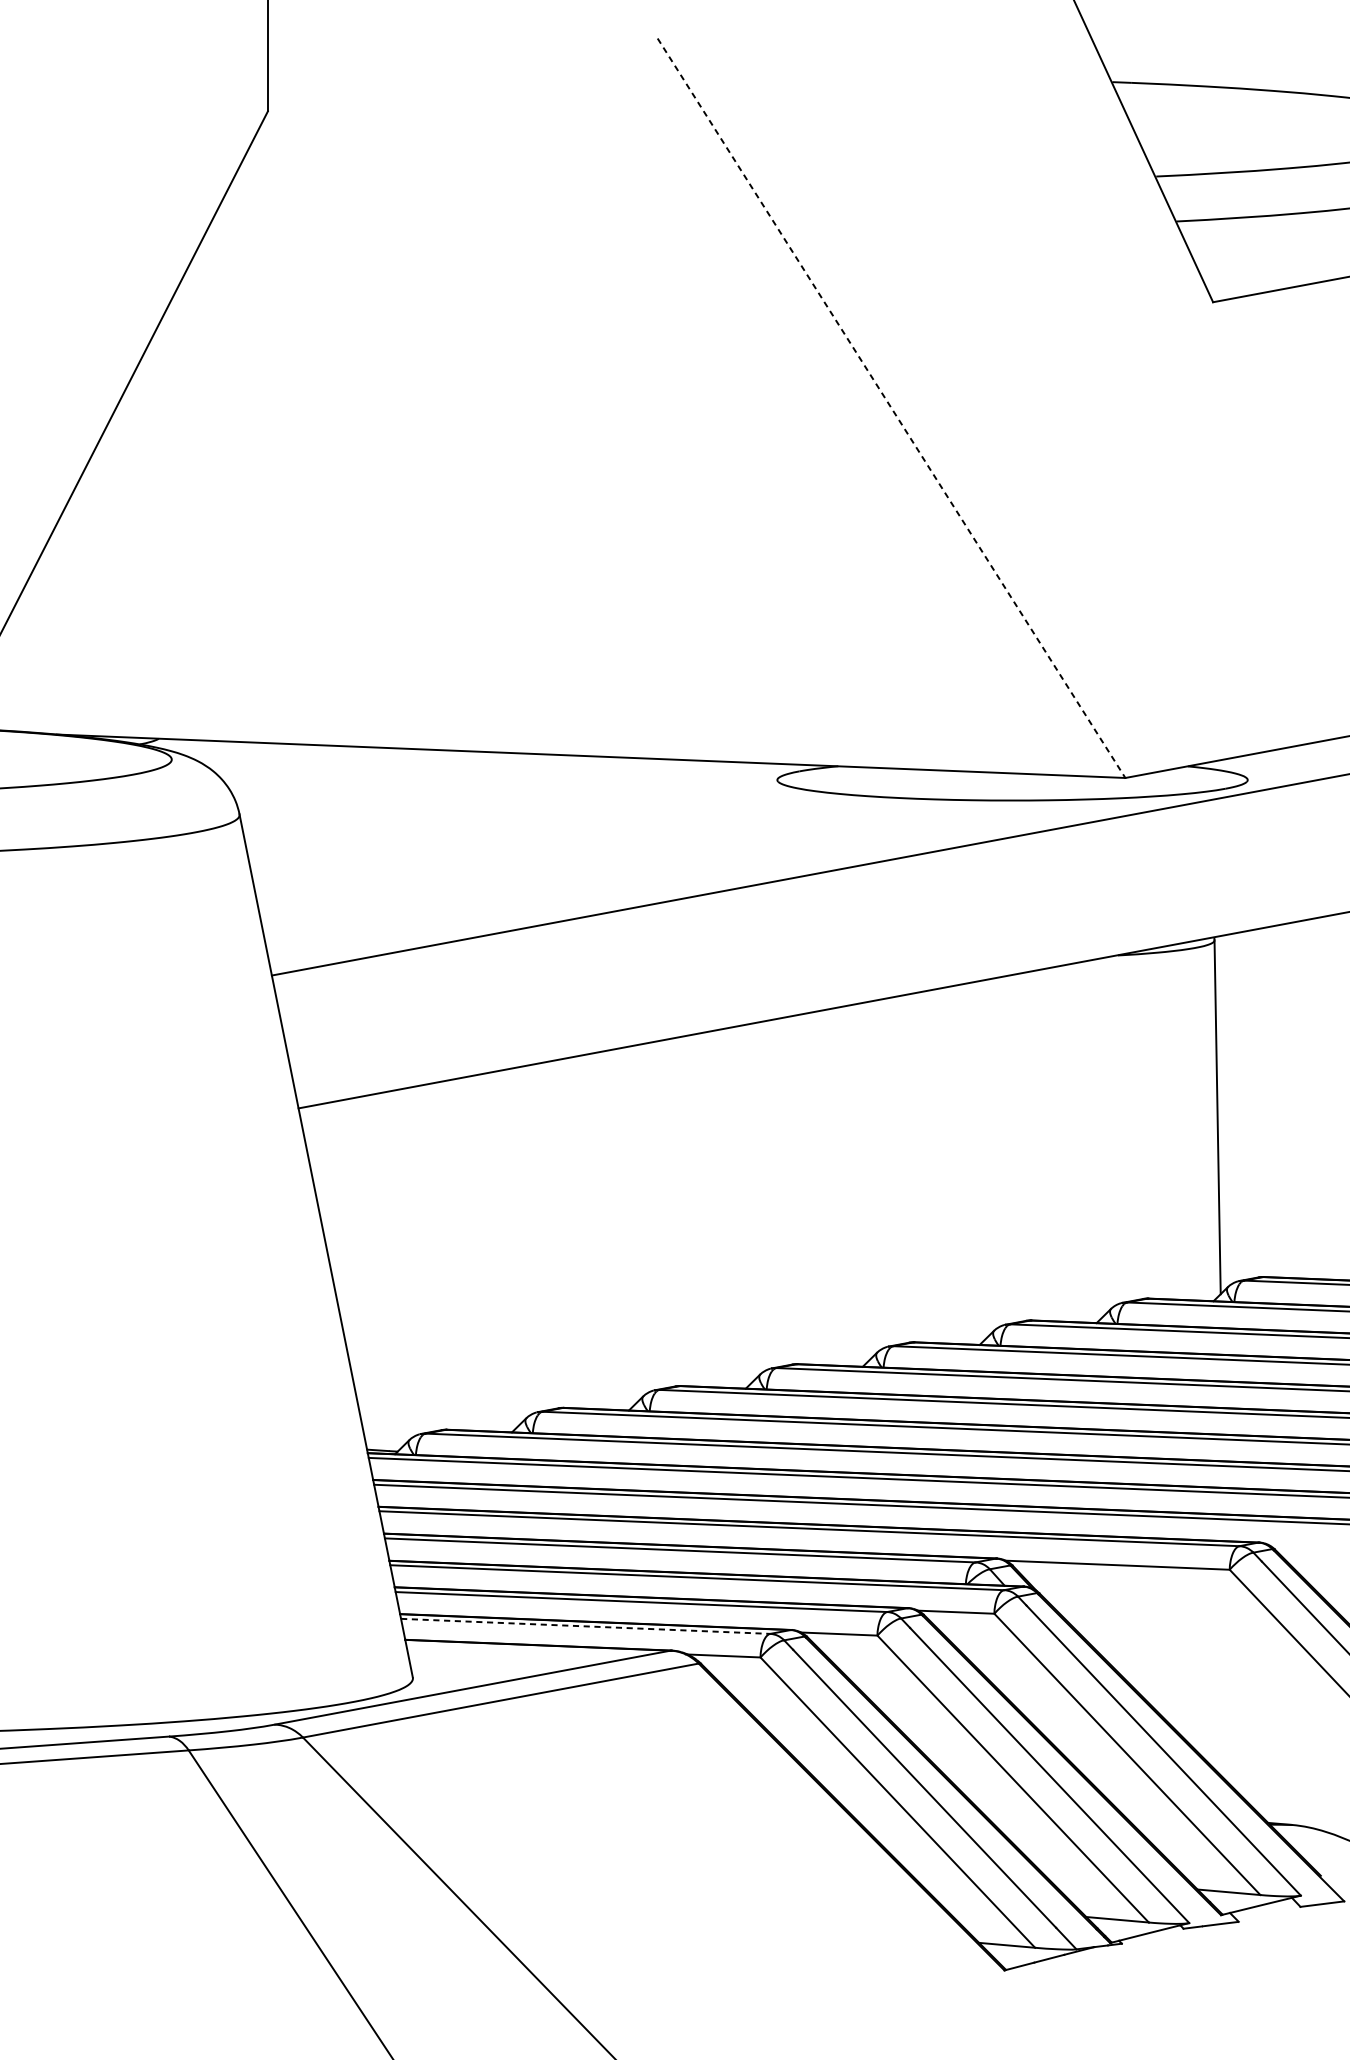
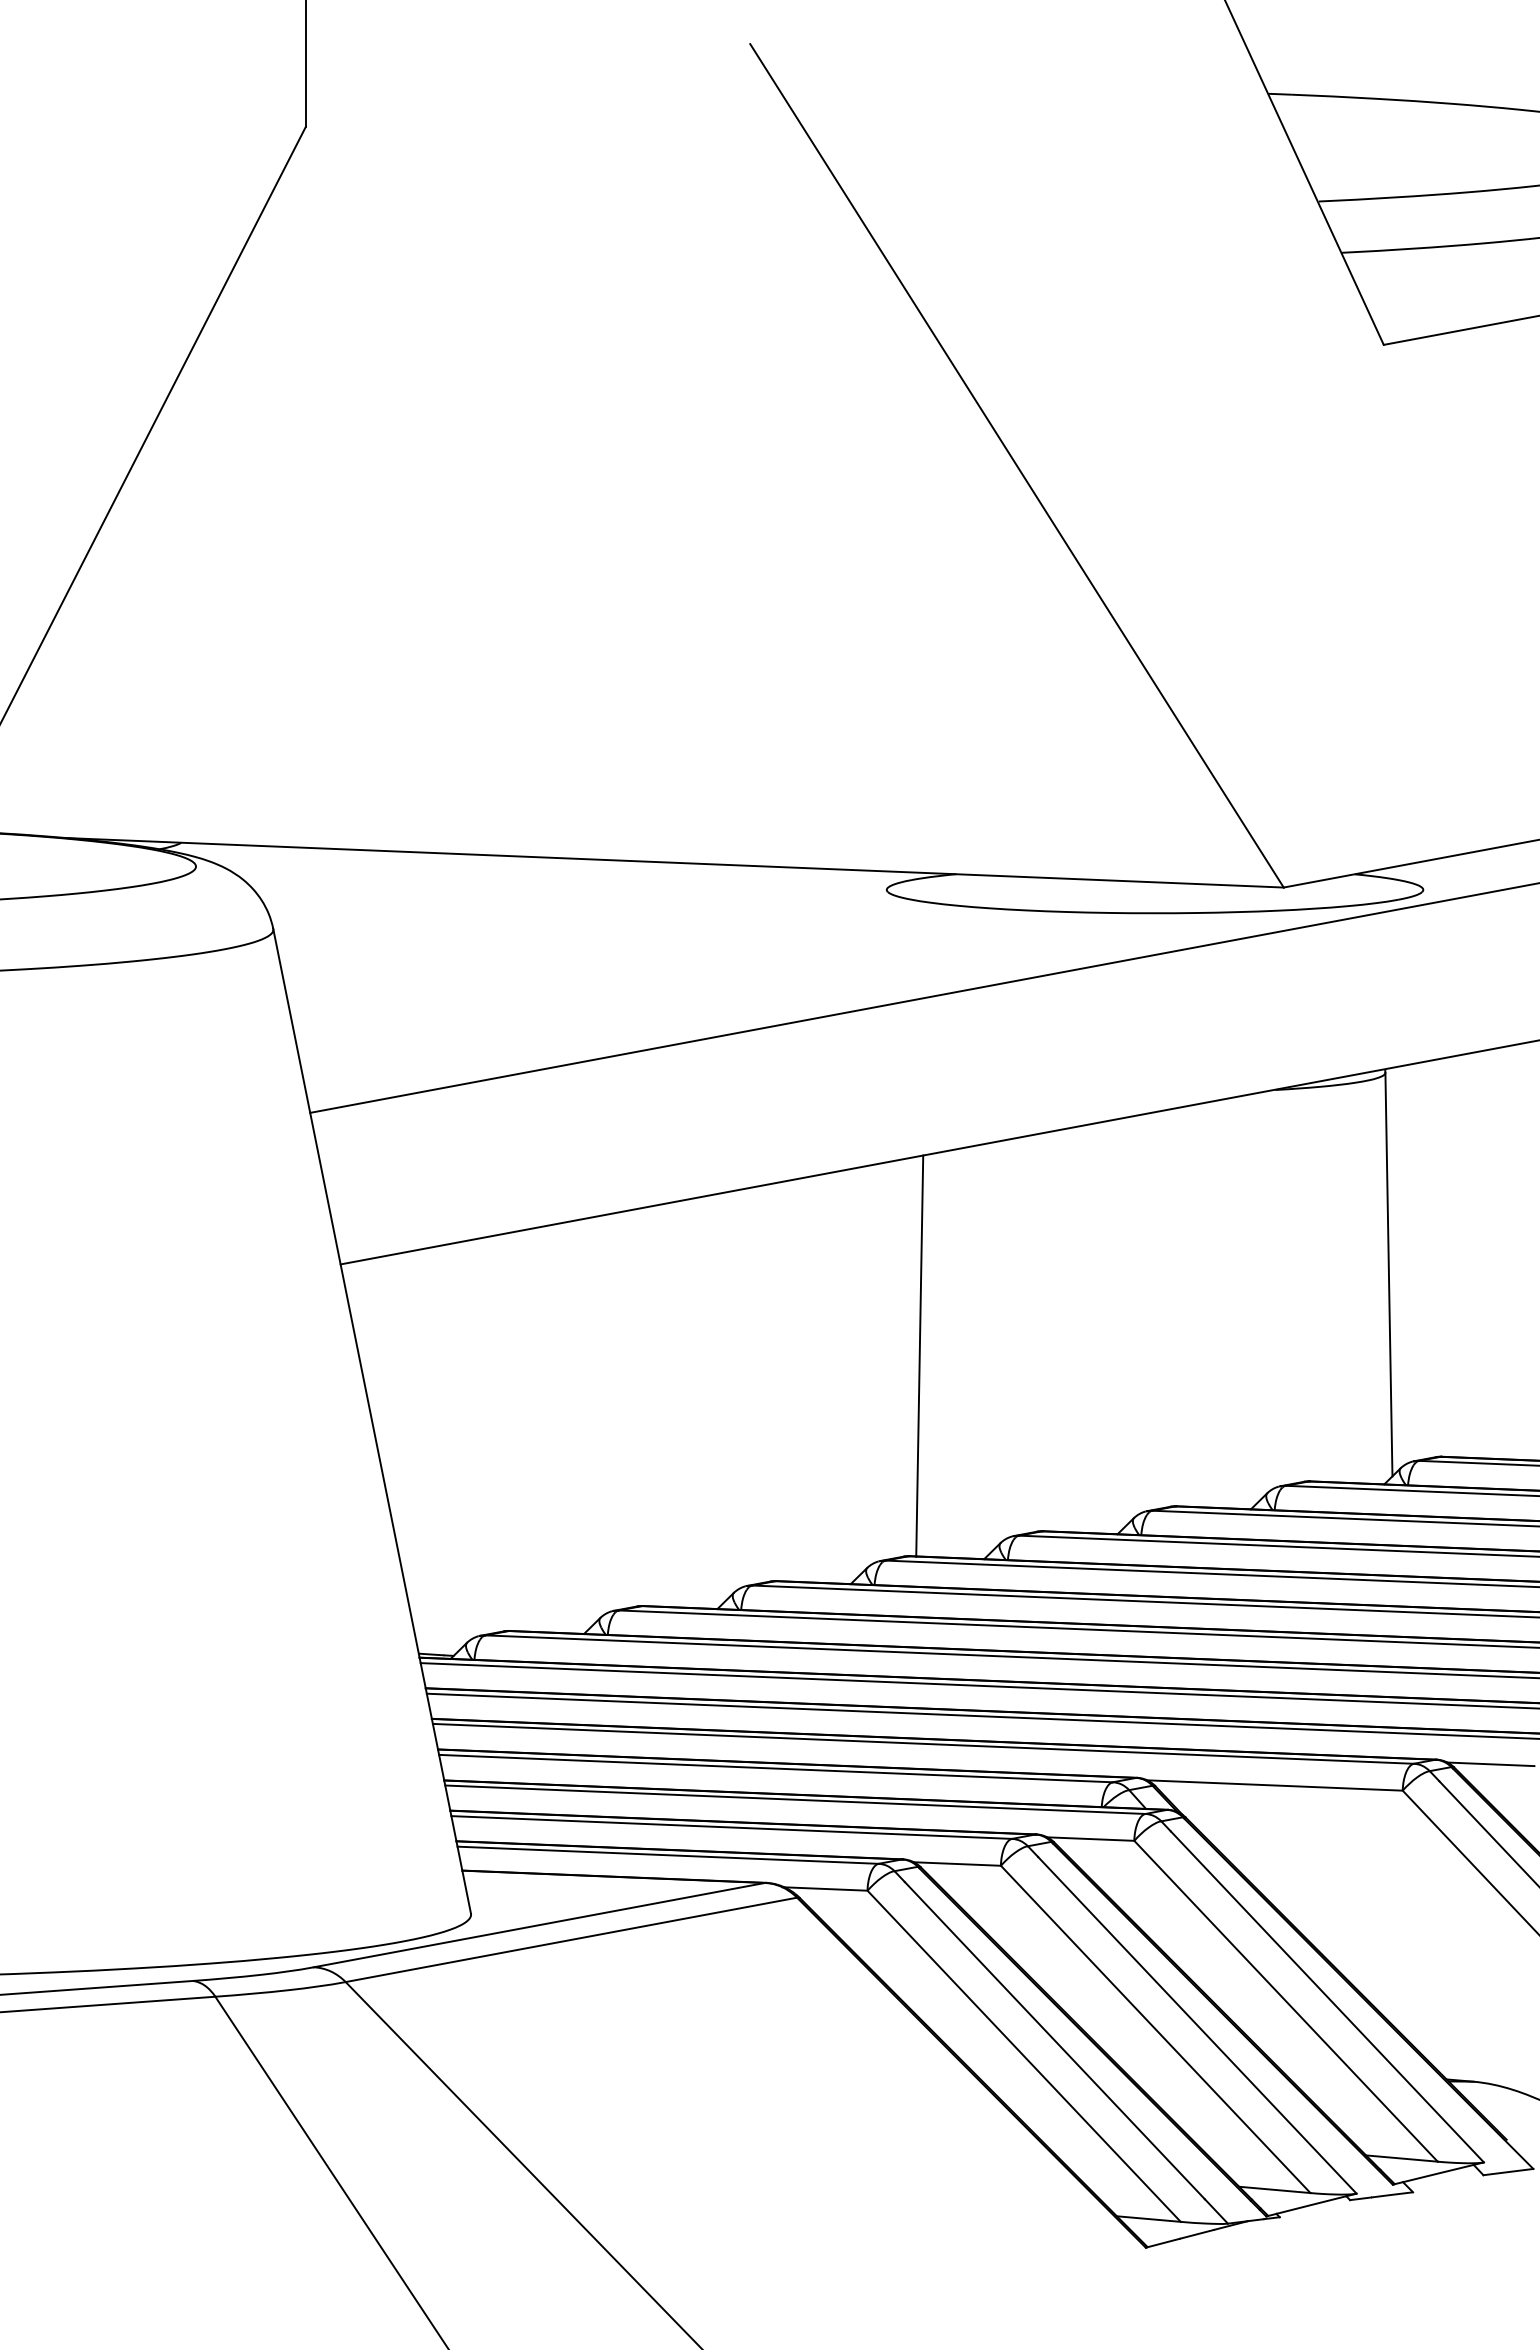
line: (891, 408) -> (1017, 466), dashed -> solid
line: (806, 1188) -> (919, 1355), added
line: (1306, 1546) -> (1490, 1764), added
line: (586, 1626) -> (668, 1855), dashed -> solid

